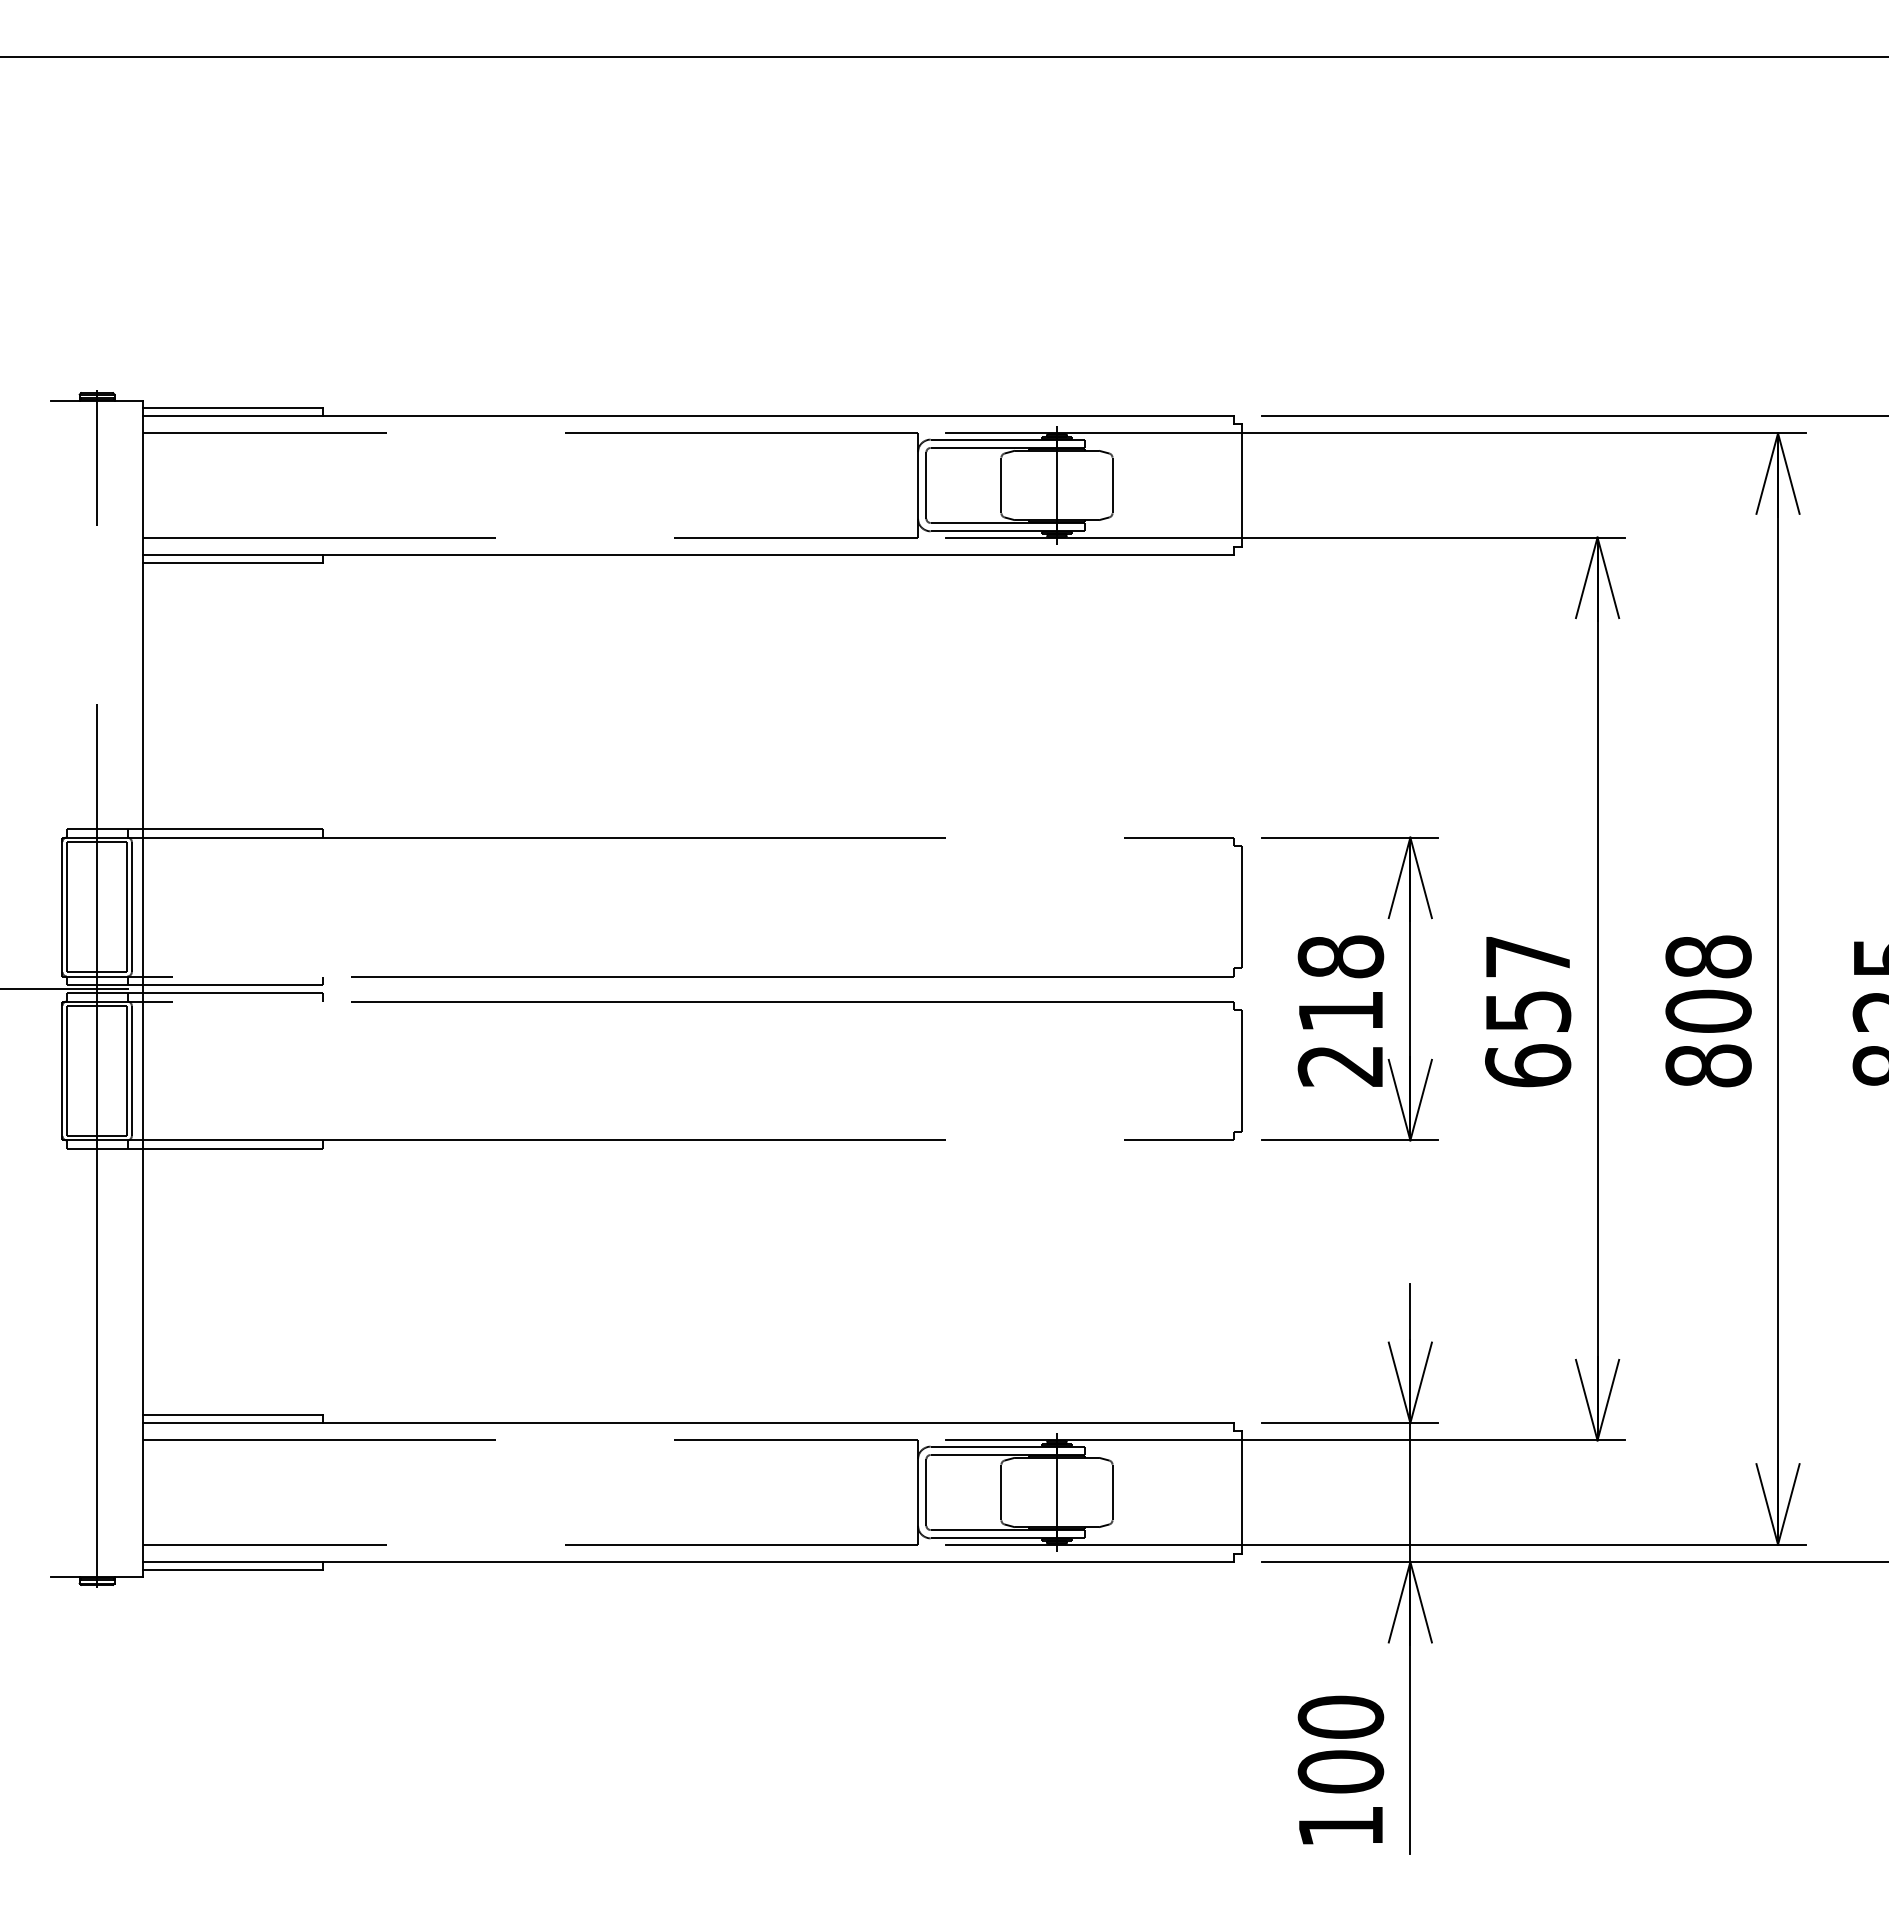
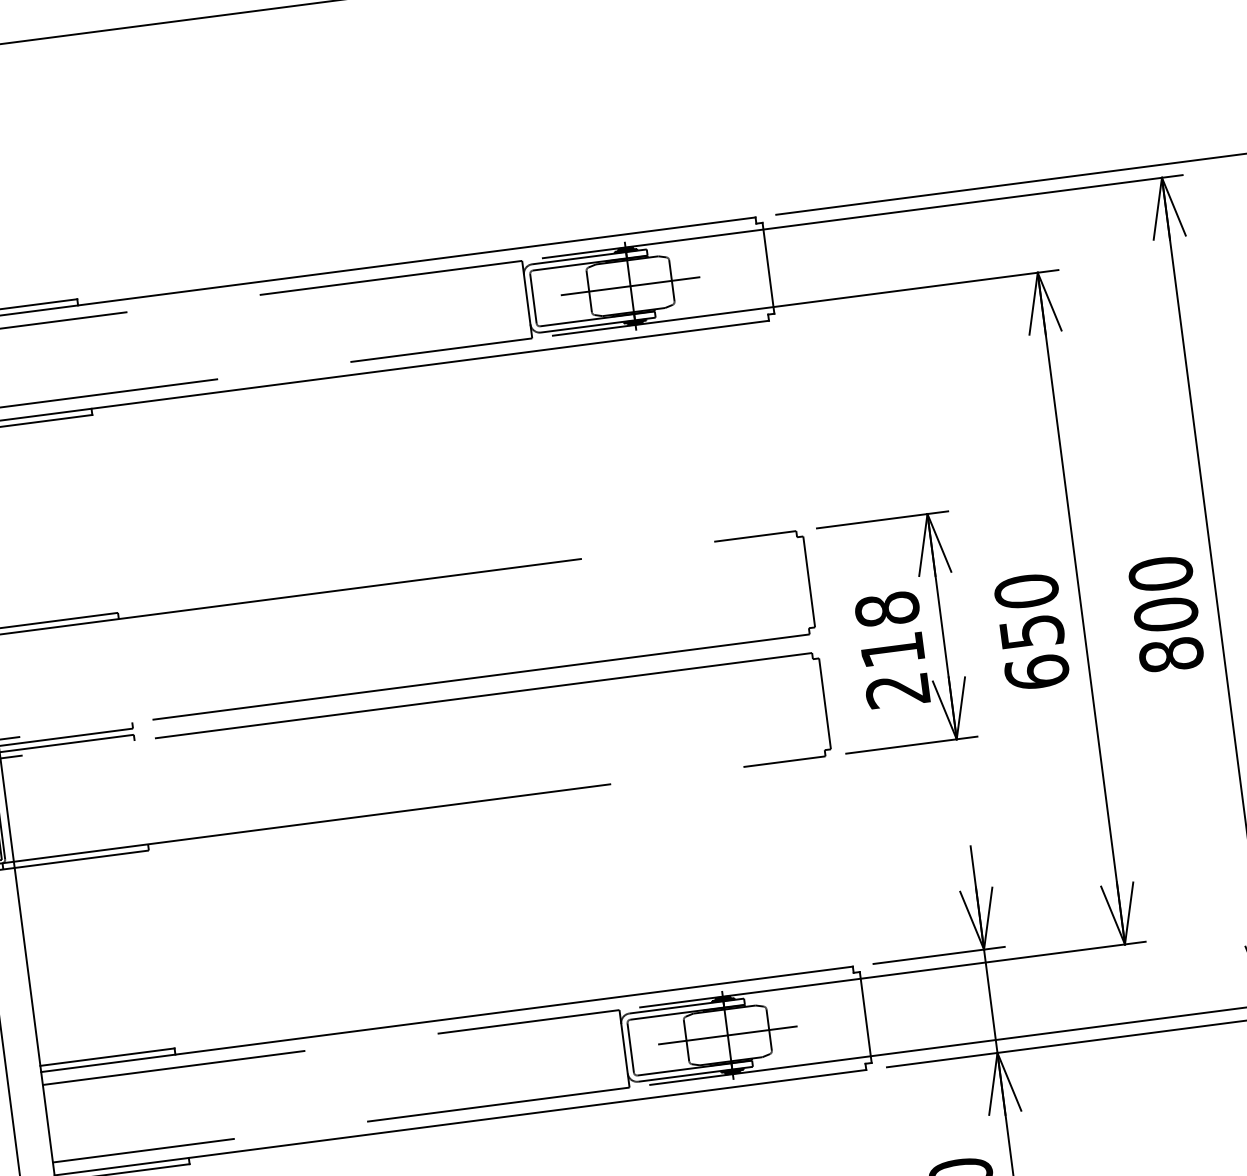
line: (1056, 485) -> (630, 286), added
text: (1528, 956) -> (1026, 591), 657 -> 650
text: (1708, 956) -> (1160, 573), 808 -> 800
line: (1056, 1492) -> (727, 1035), added

